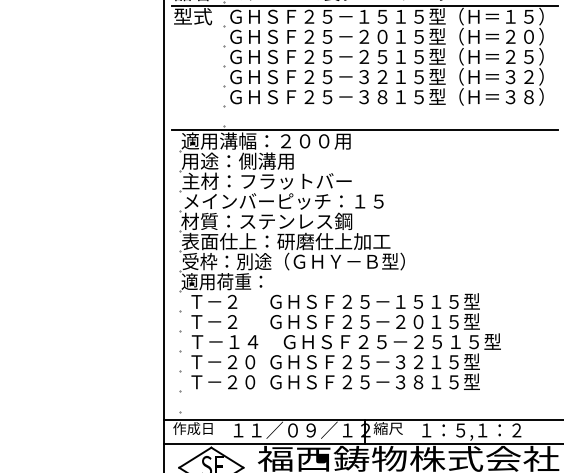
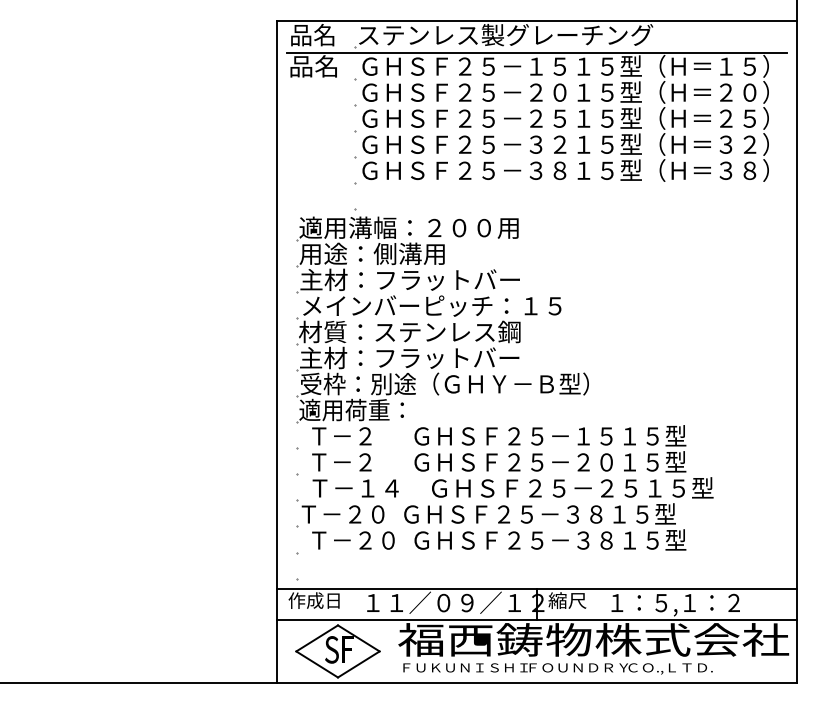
text: (192, 16) -> (313, 66), 型式 -> 品名
line: (364, 130) -> (536, 213), removed
text: (285, 241) -> (434, 357), 表面仕上：研磨仕上加工 -> 主材：フラットバー
text: (331, 361) -> (493, 513), Ｔ－２０  ＧＨＳＦ２５－３２１５型 -> Ｔ－２０  ＧＨＳＦ２５－３８１５型

